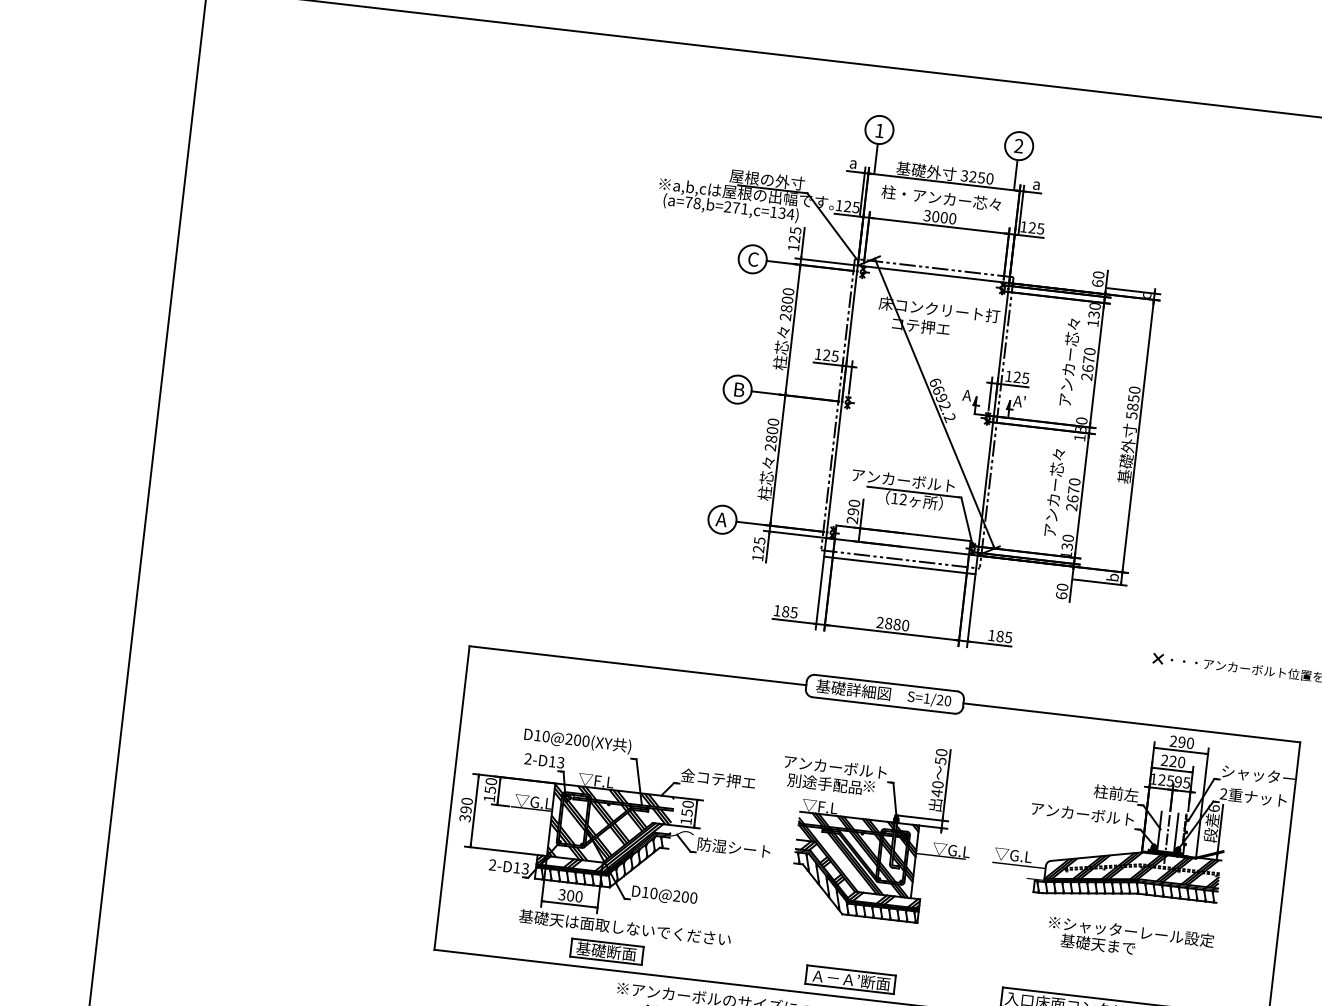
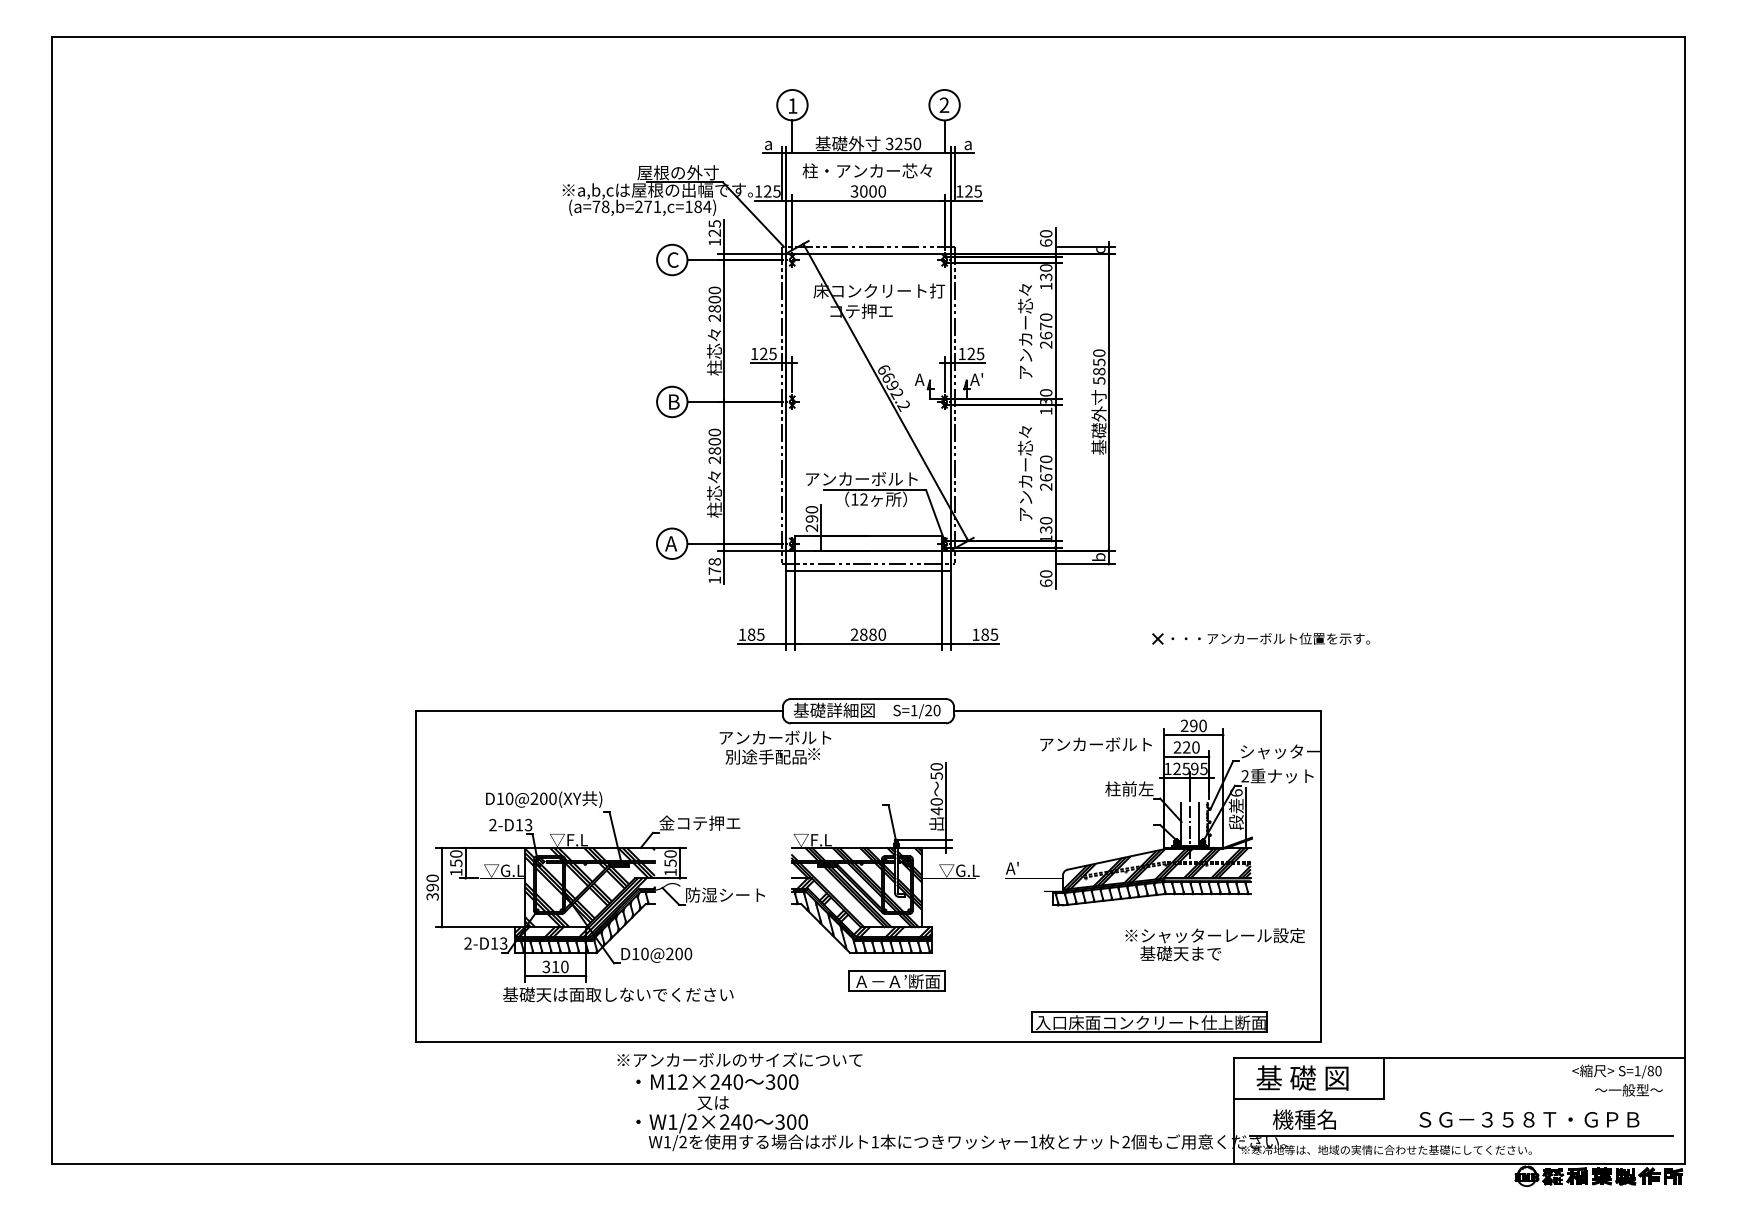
text: (781, 212) -> (697, 206), (a=78,b=271,c=134) -> (a=78,b=271,c=184)
text: (758, 545) -> (714, 566), 125 -> 178
text: (834, 776) -> (775, 747), moved
text: (1082, 814) -> (1095, 744), moved
text: (1012, 855) -> (1025, 868), ▽G.L -> A'
text: (570, 895) -> (555, 966), 300 -> 310
text: (1130, 939) -> (1214, 944), moved
part: (606, 951) -> (601, 1022), removed
part: (850, 978) -> (896, 980), moved

